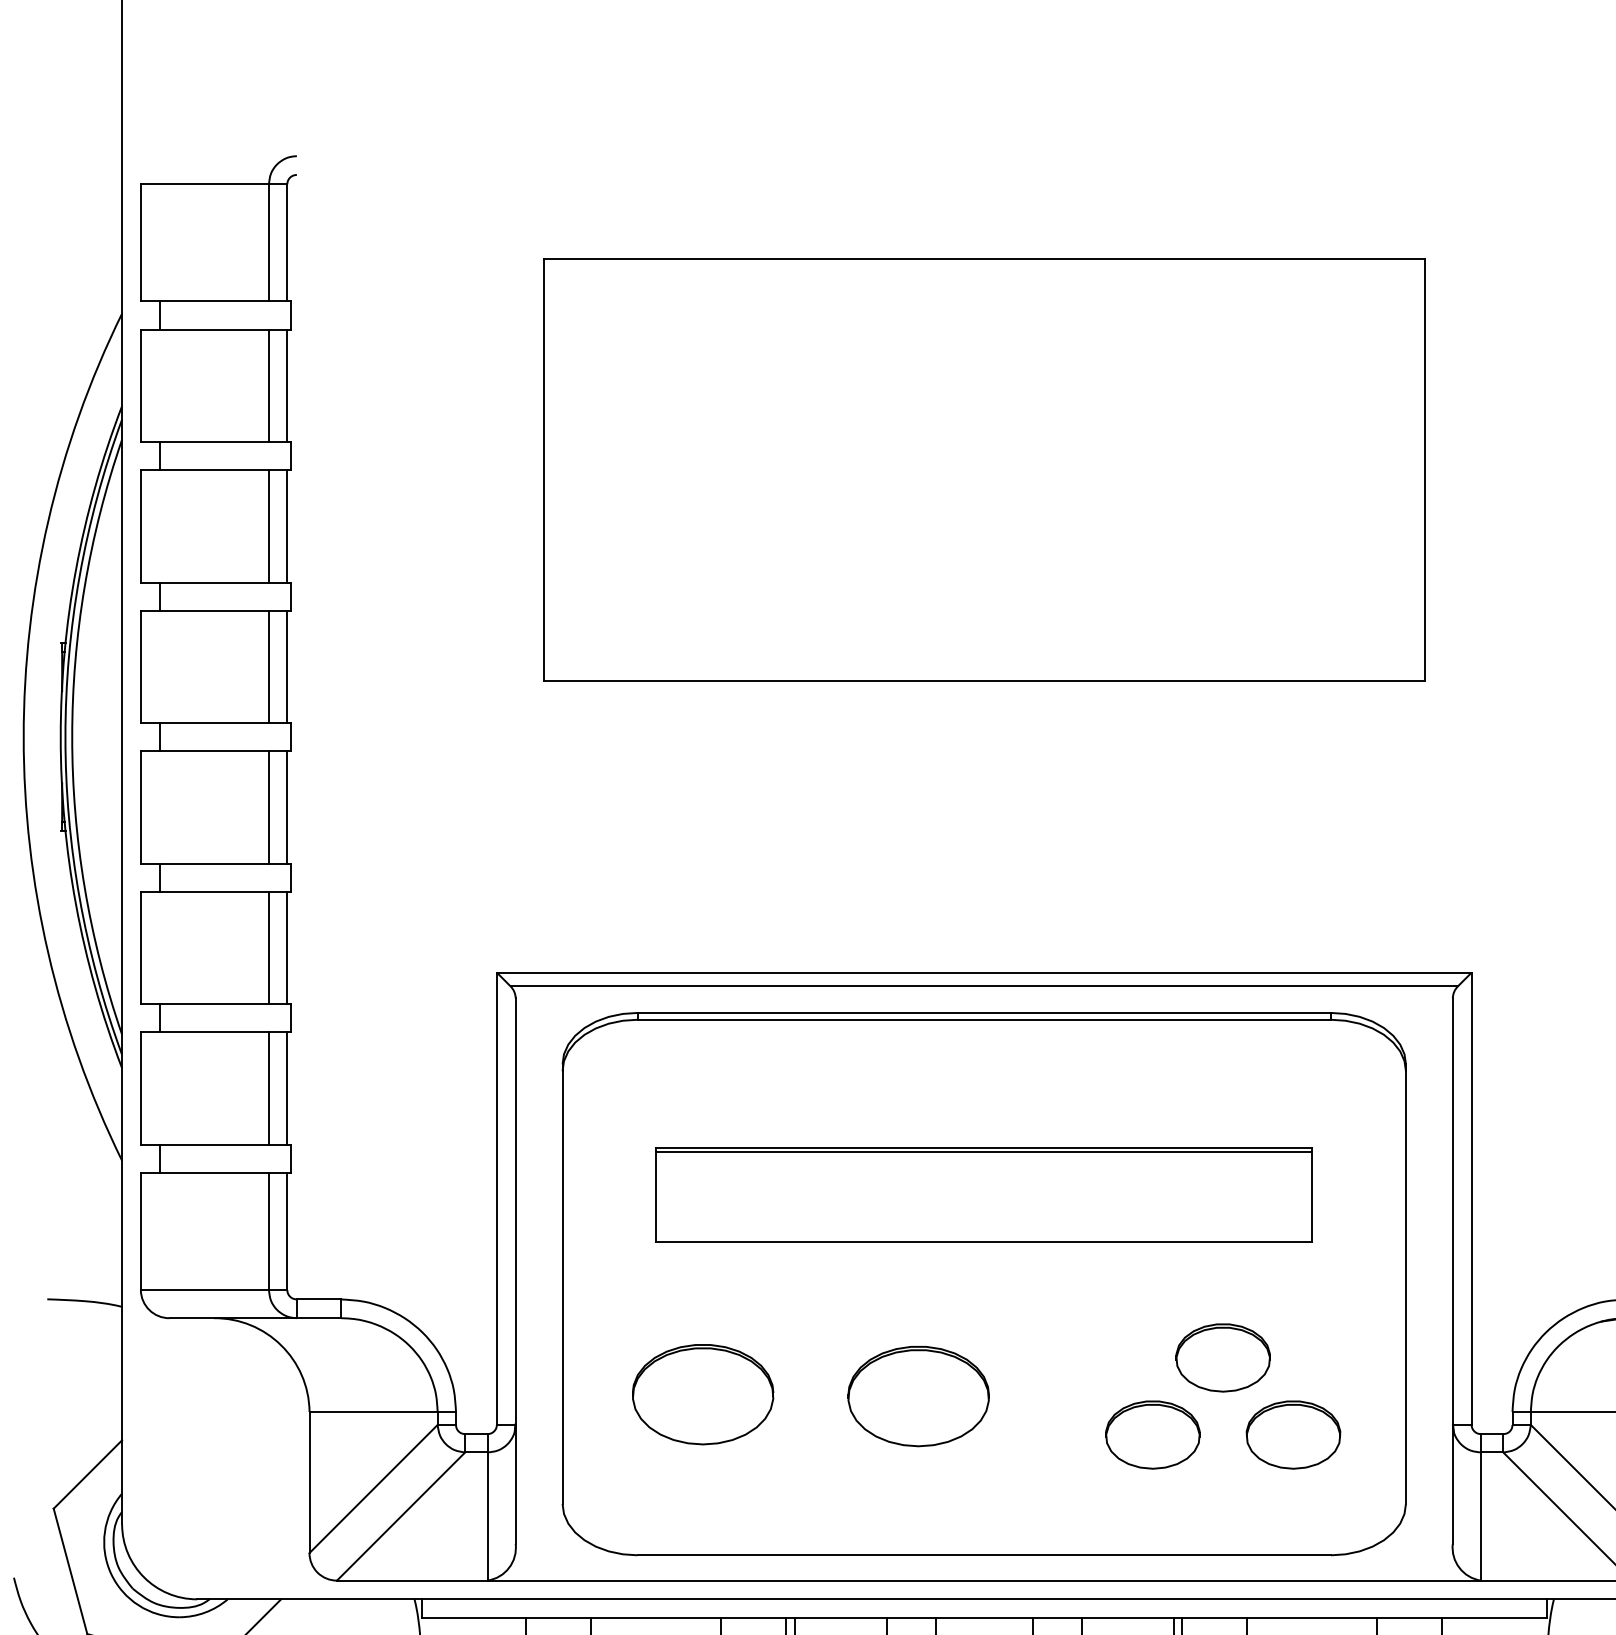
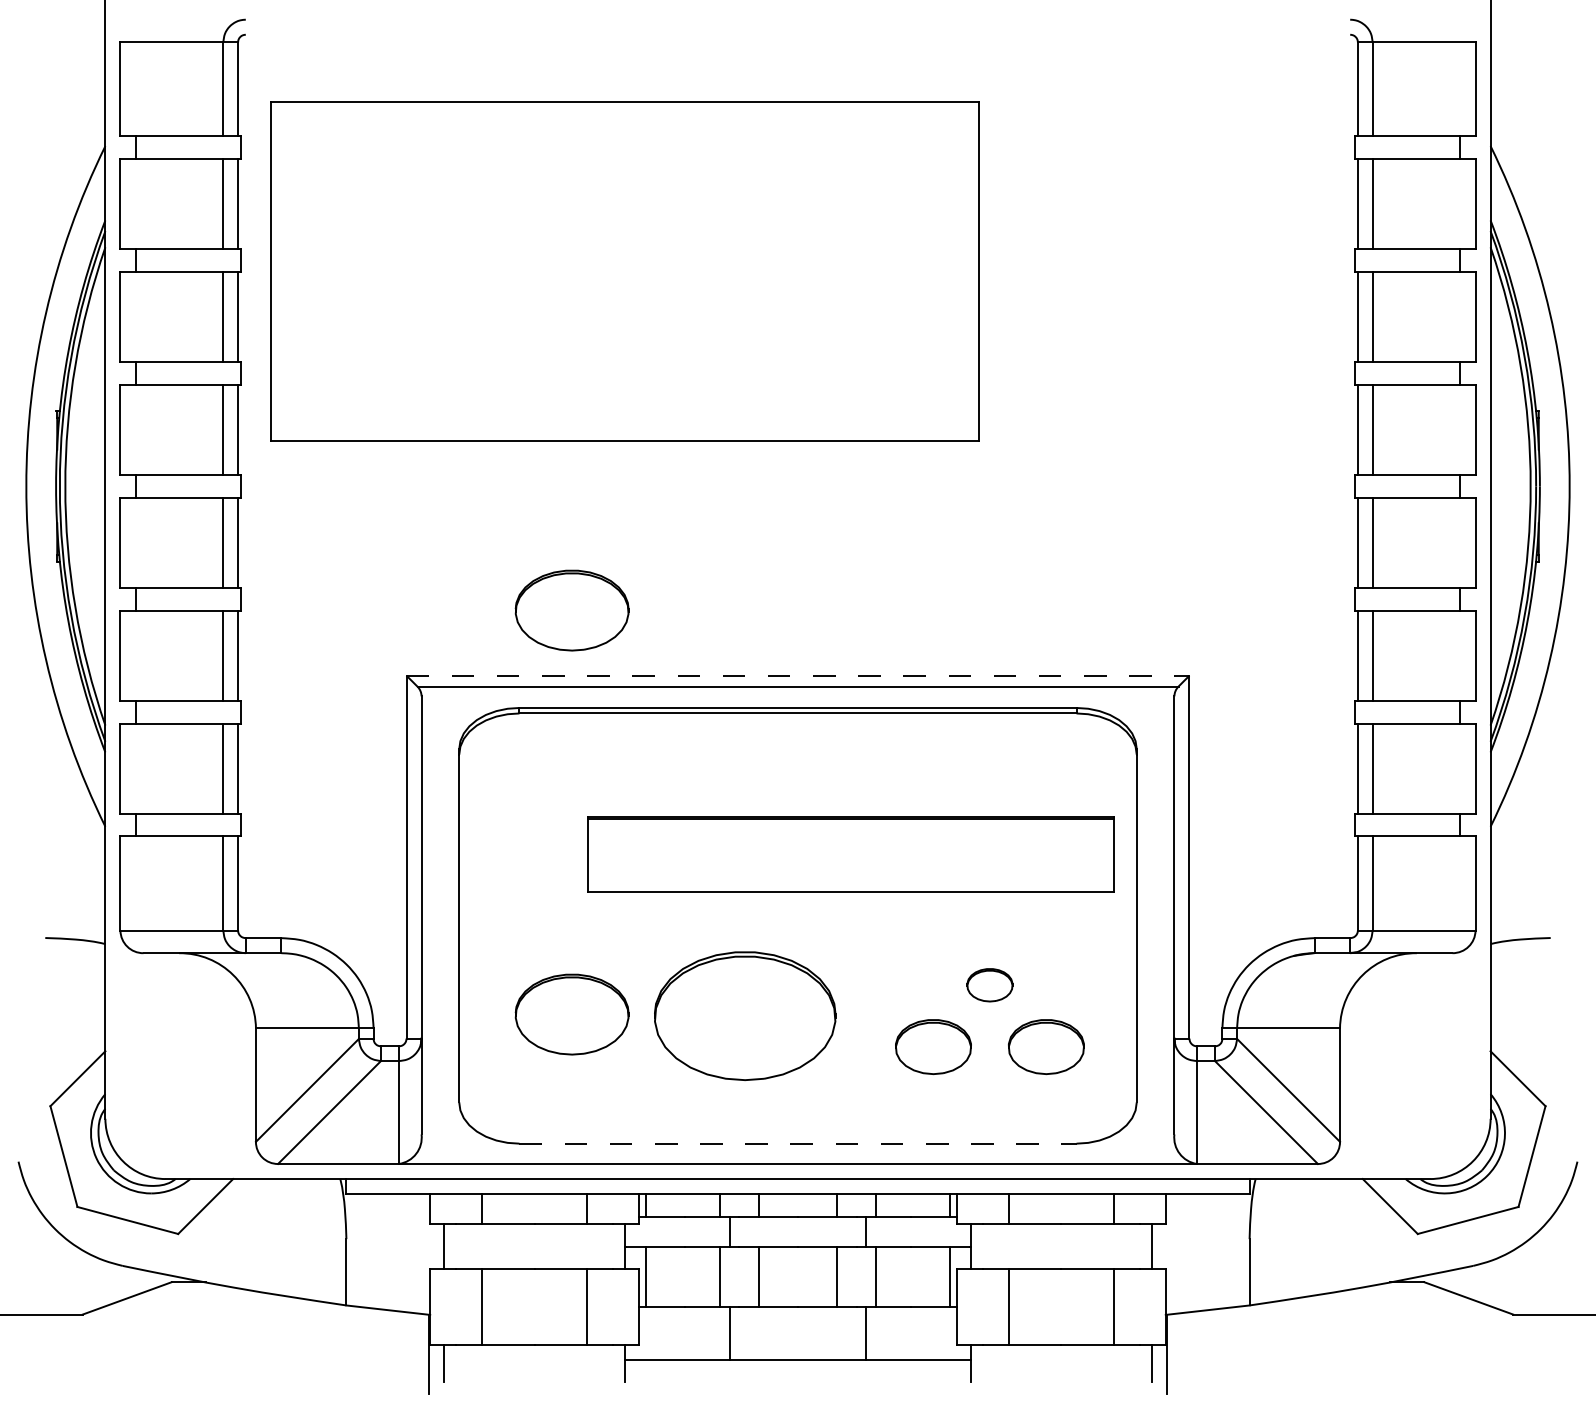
part: (983, 469) -> (624, 271), moved
part: (702, 891) -> (571, 610), added
line: (984, 972) -> (798, 675), solid -> dashed
part: (983, 1195) -> (850, 854), moved
part: (1222, 1358) -> (989, 985), size x0.6
part: (918, 1395) -> (745, 1015), size x1.6
line: (983, 1555) -> (797, 1143), solid -> dashed

